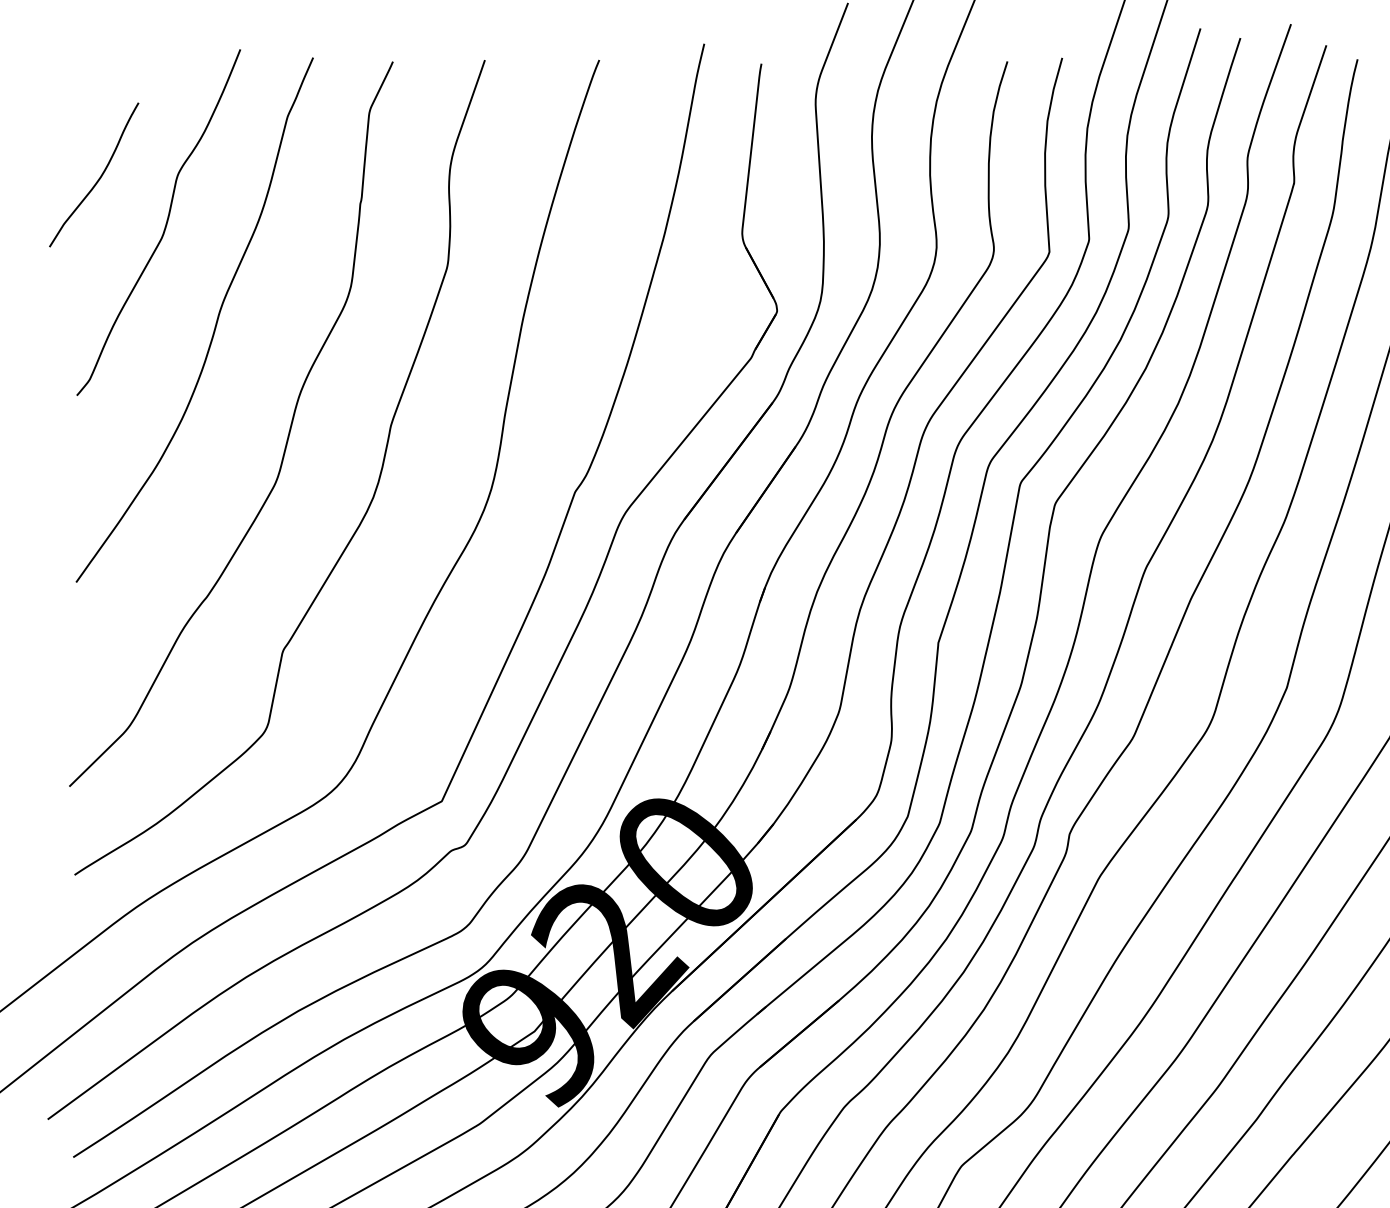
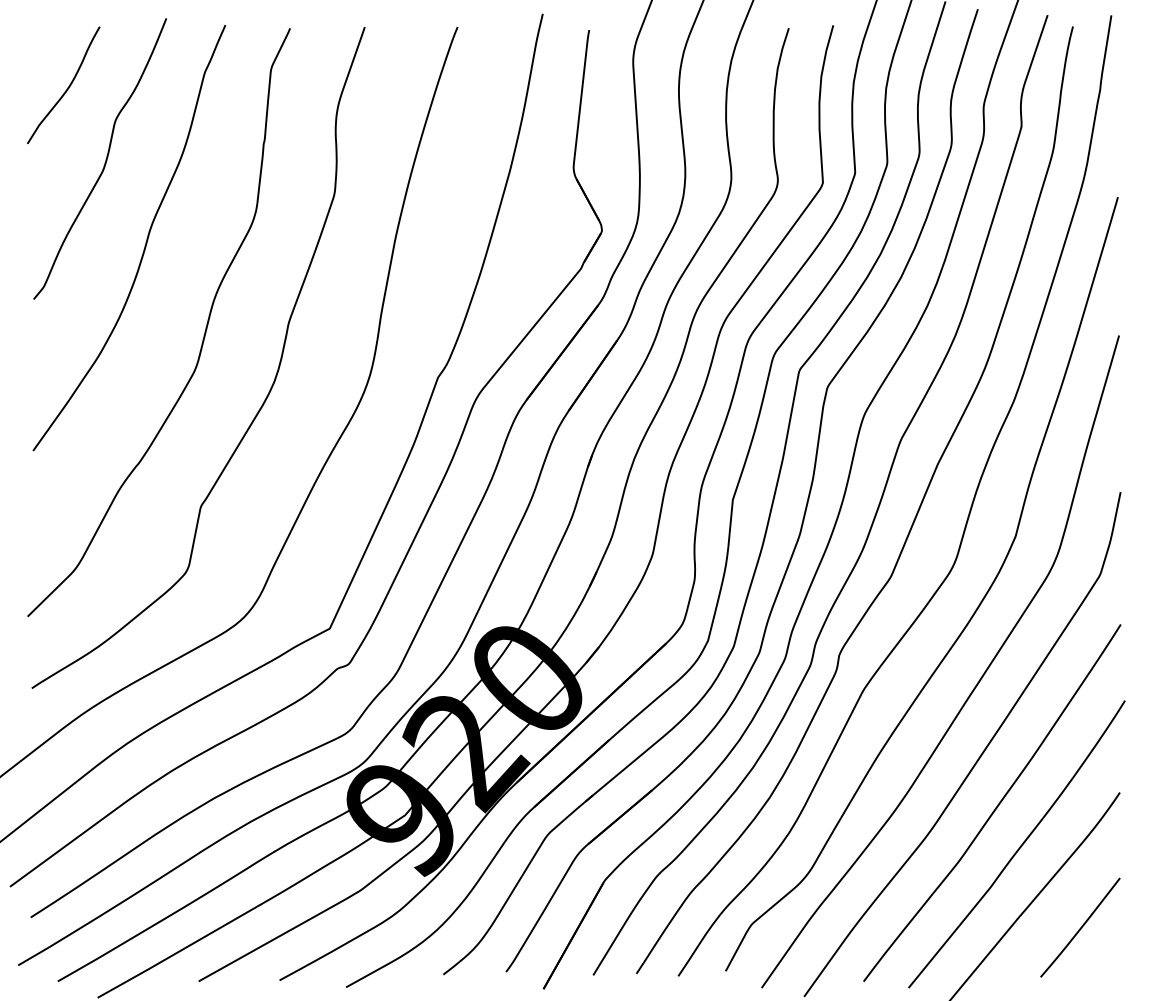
curve: (98, 177) -> (67, 87), moved

